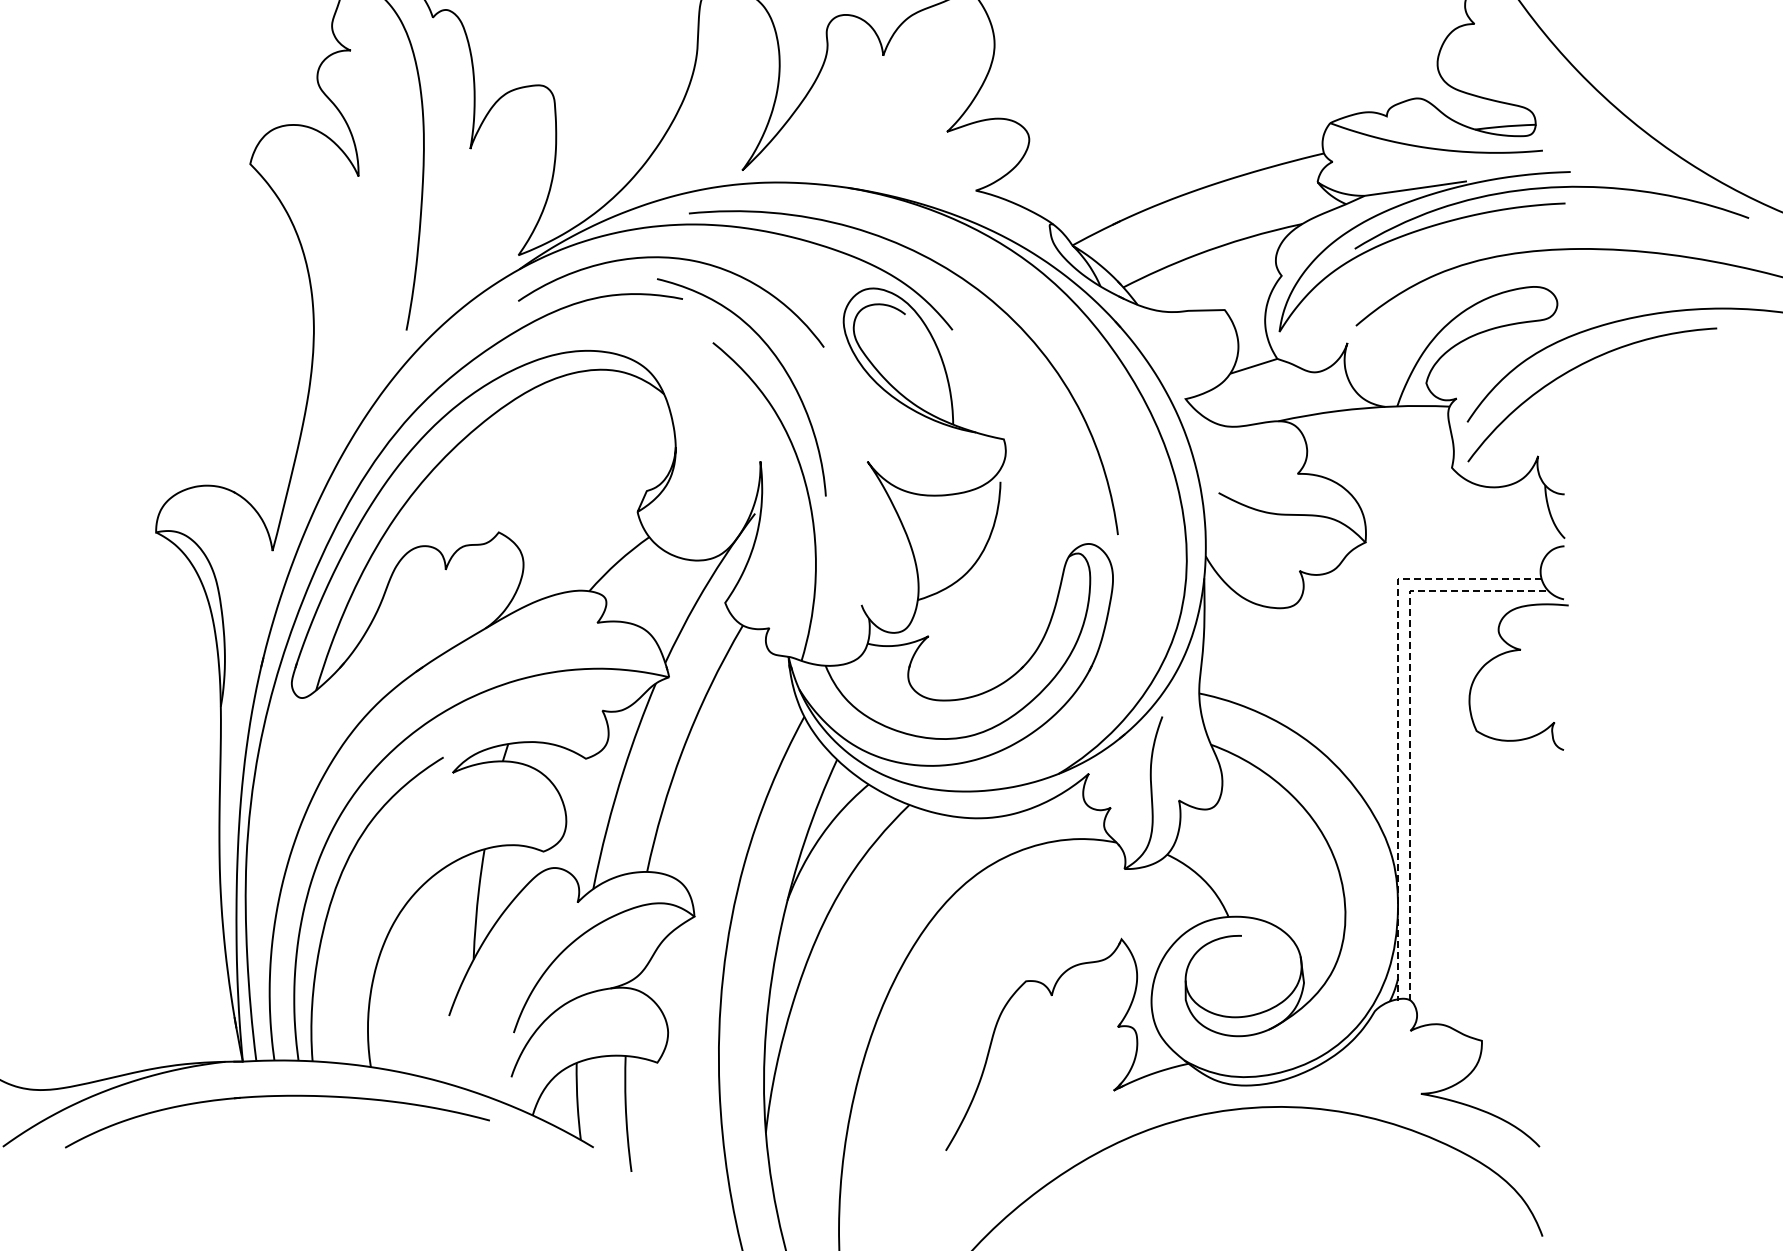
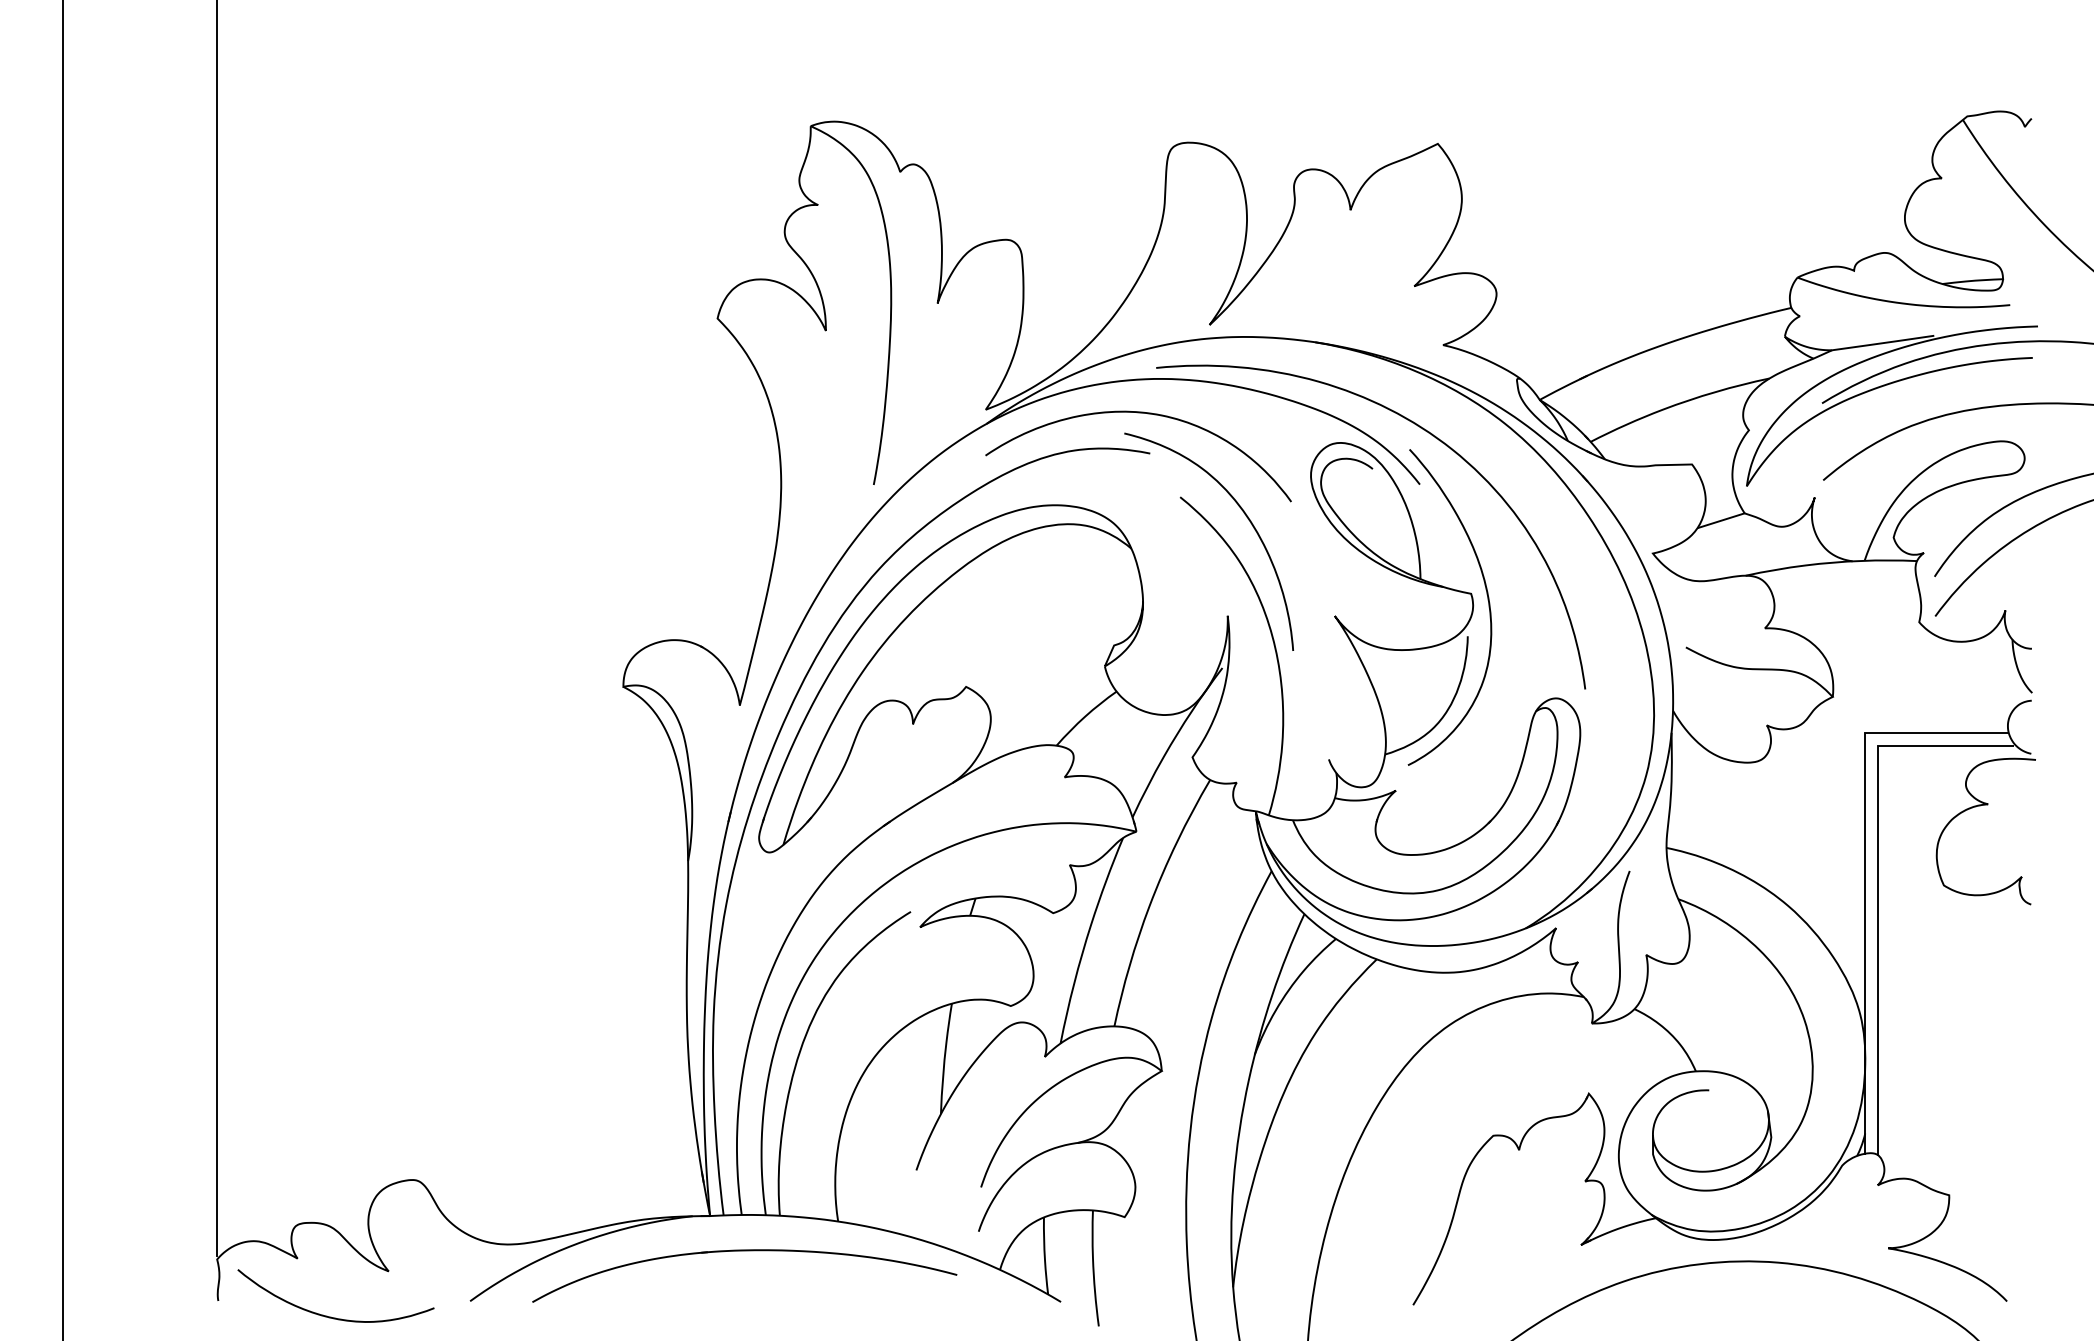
curve: (1020, 446) -> (1487, 600), added
line: (1398, 718) -> (1865, 872), dashed -> solid
line: (1410, 727) -> (1877, 881), dashed -> solid

